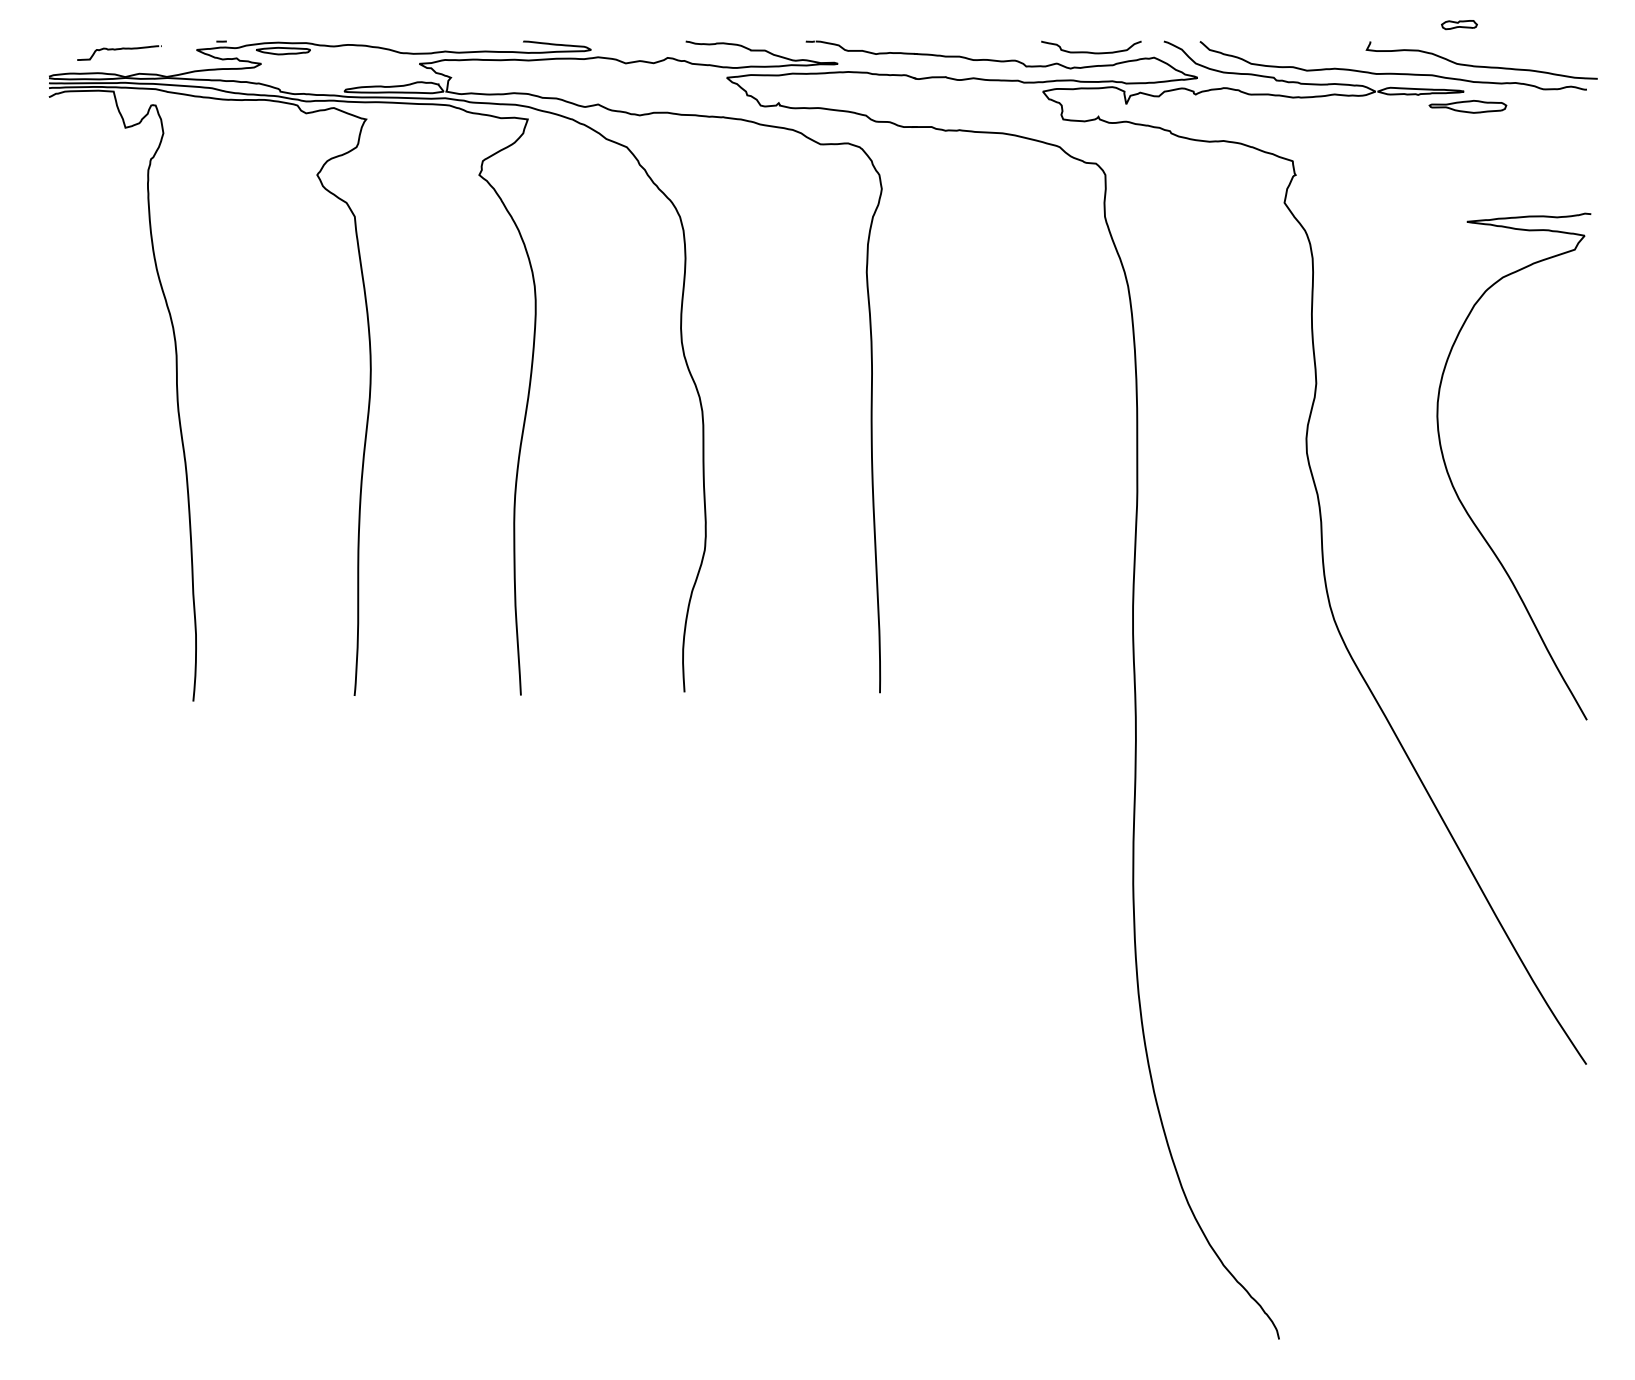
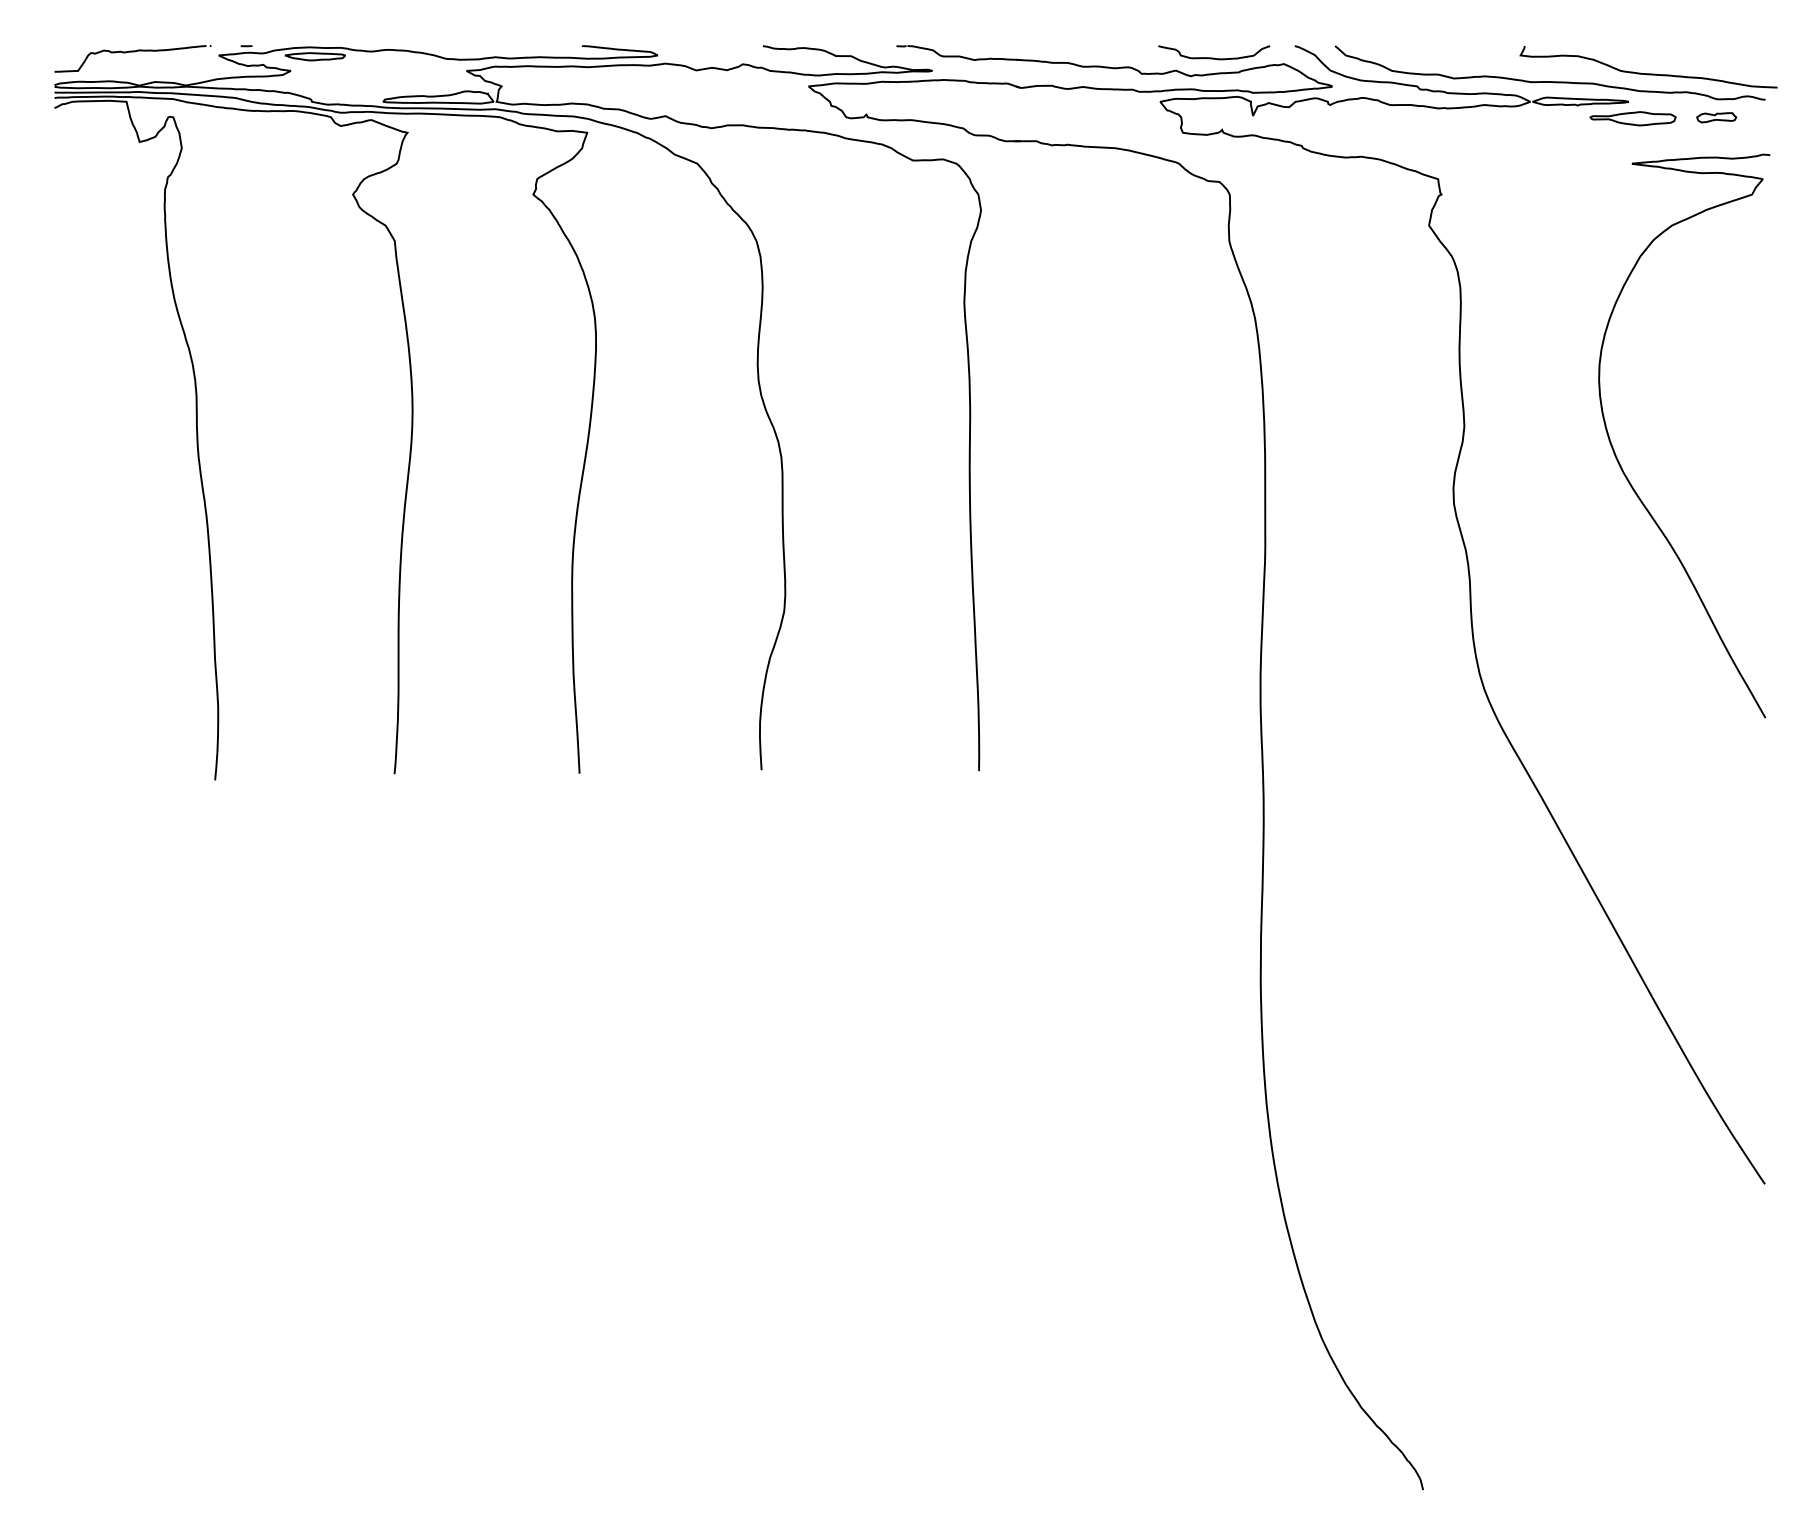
part: (1459, 24) -> (1716, 117), moved
part: (119, 52) -> (132, 58), size x1.67
curve: (1457, 493) -> (1621, 465), moved

